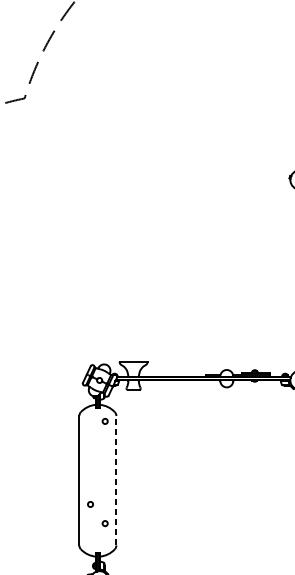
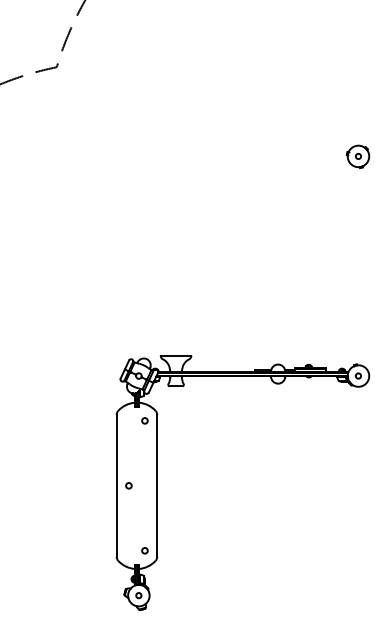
line: (116, 480) -> (157, 485), dashed -> solid
circle: (90, 504) -> (128, 485), moved
circle: (104, 523) -> (144, 550), moved

